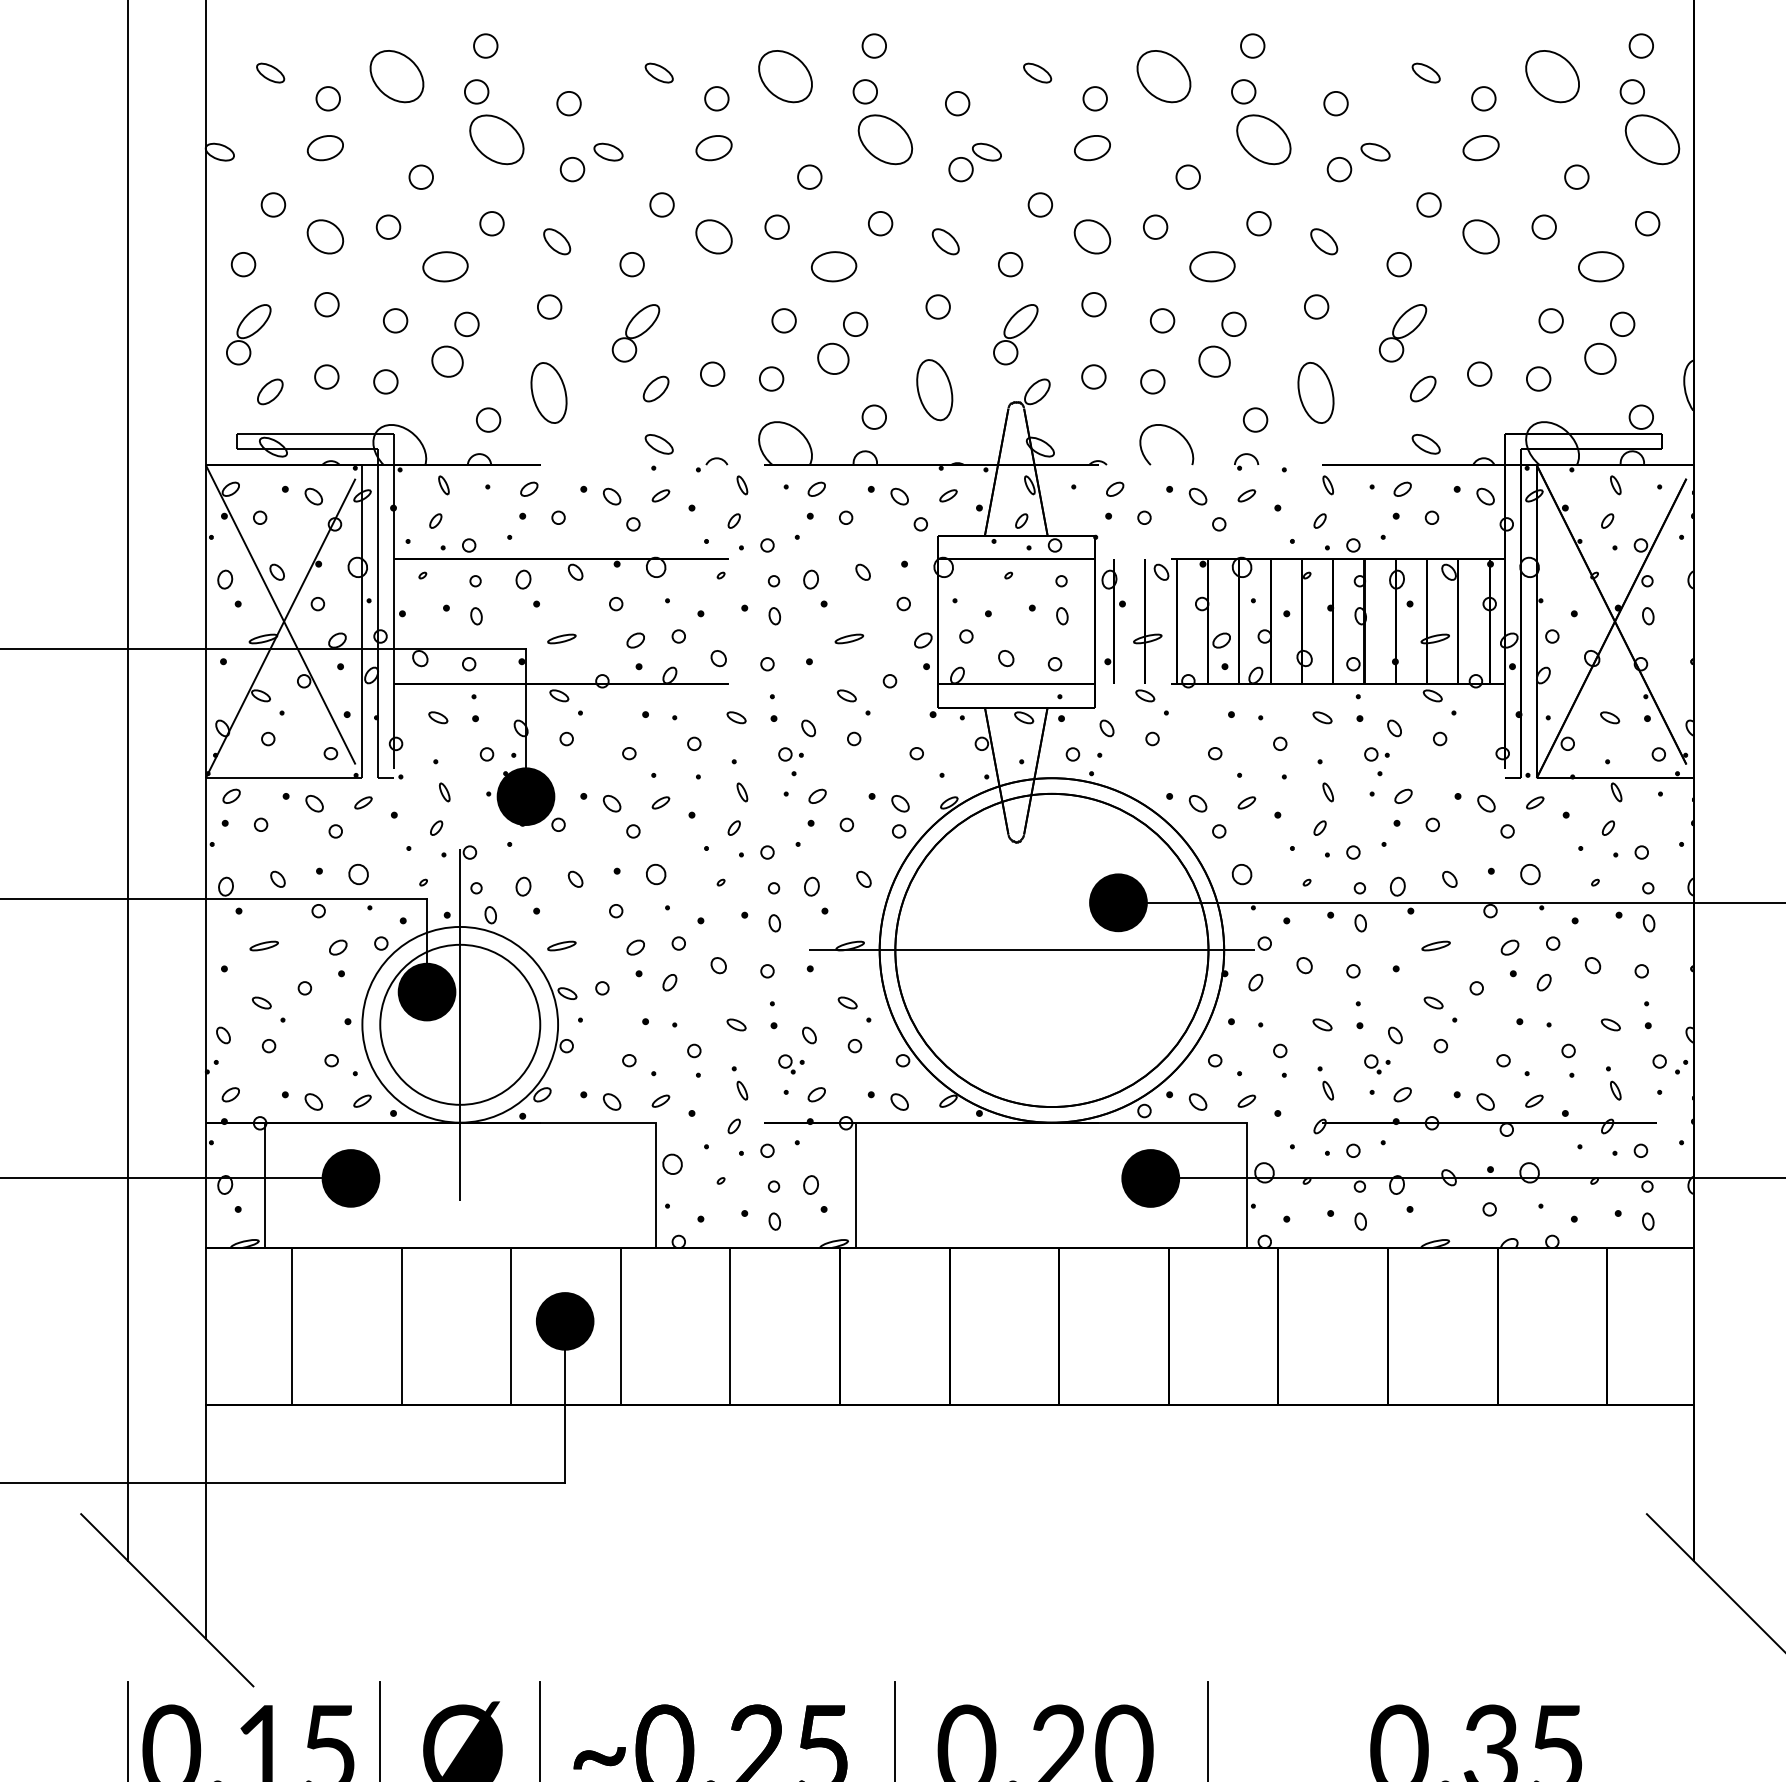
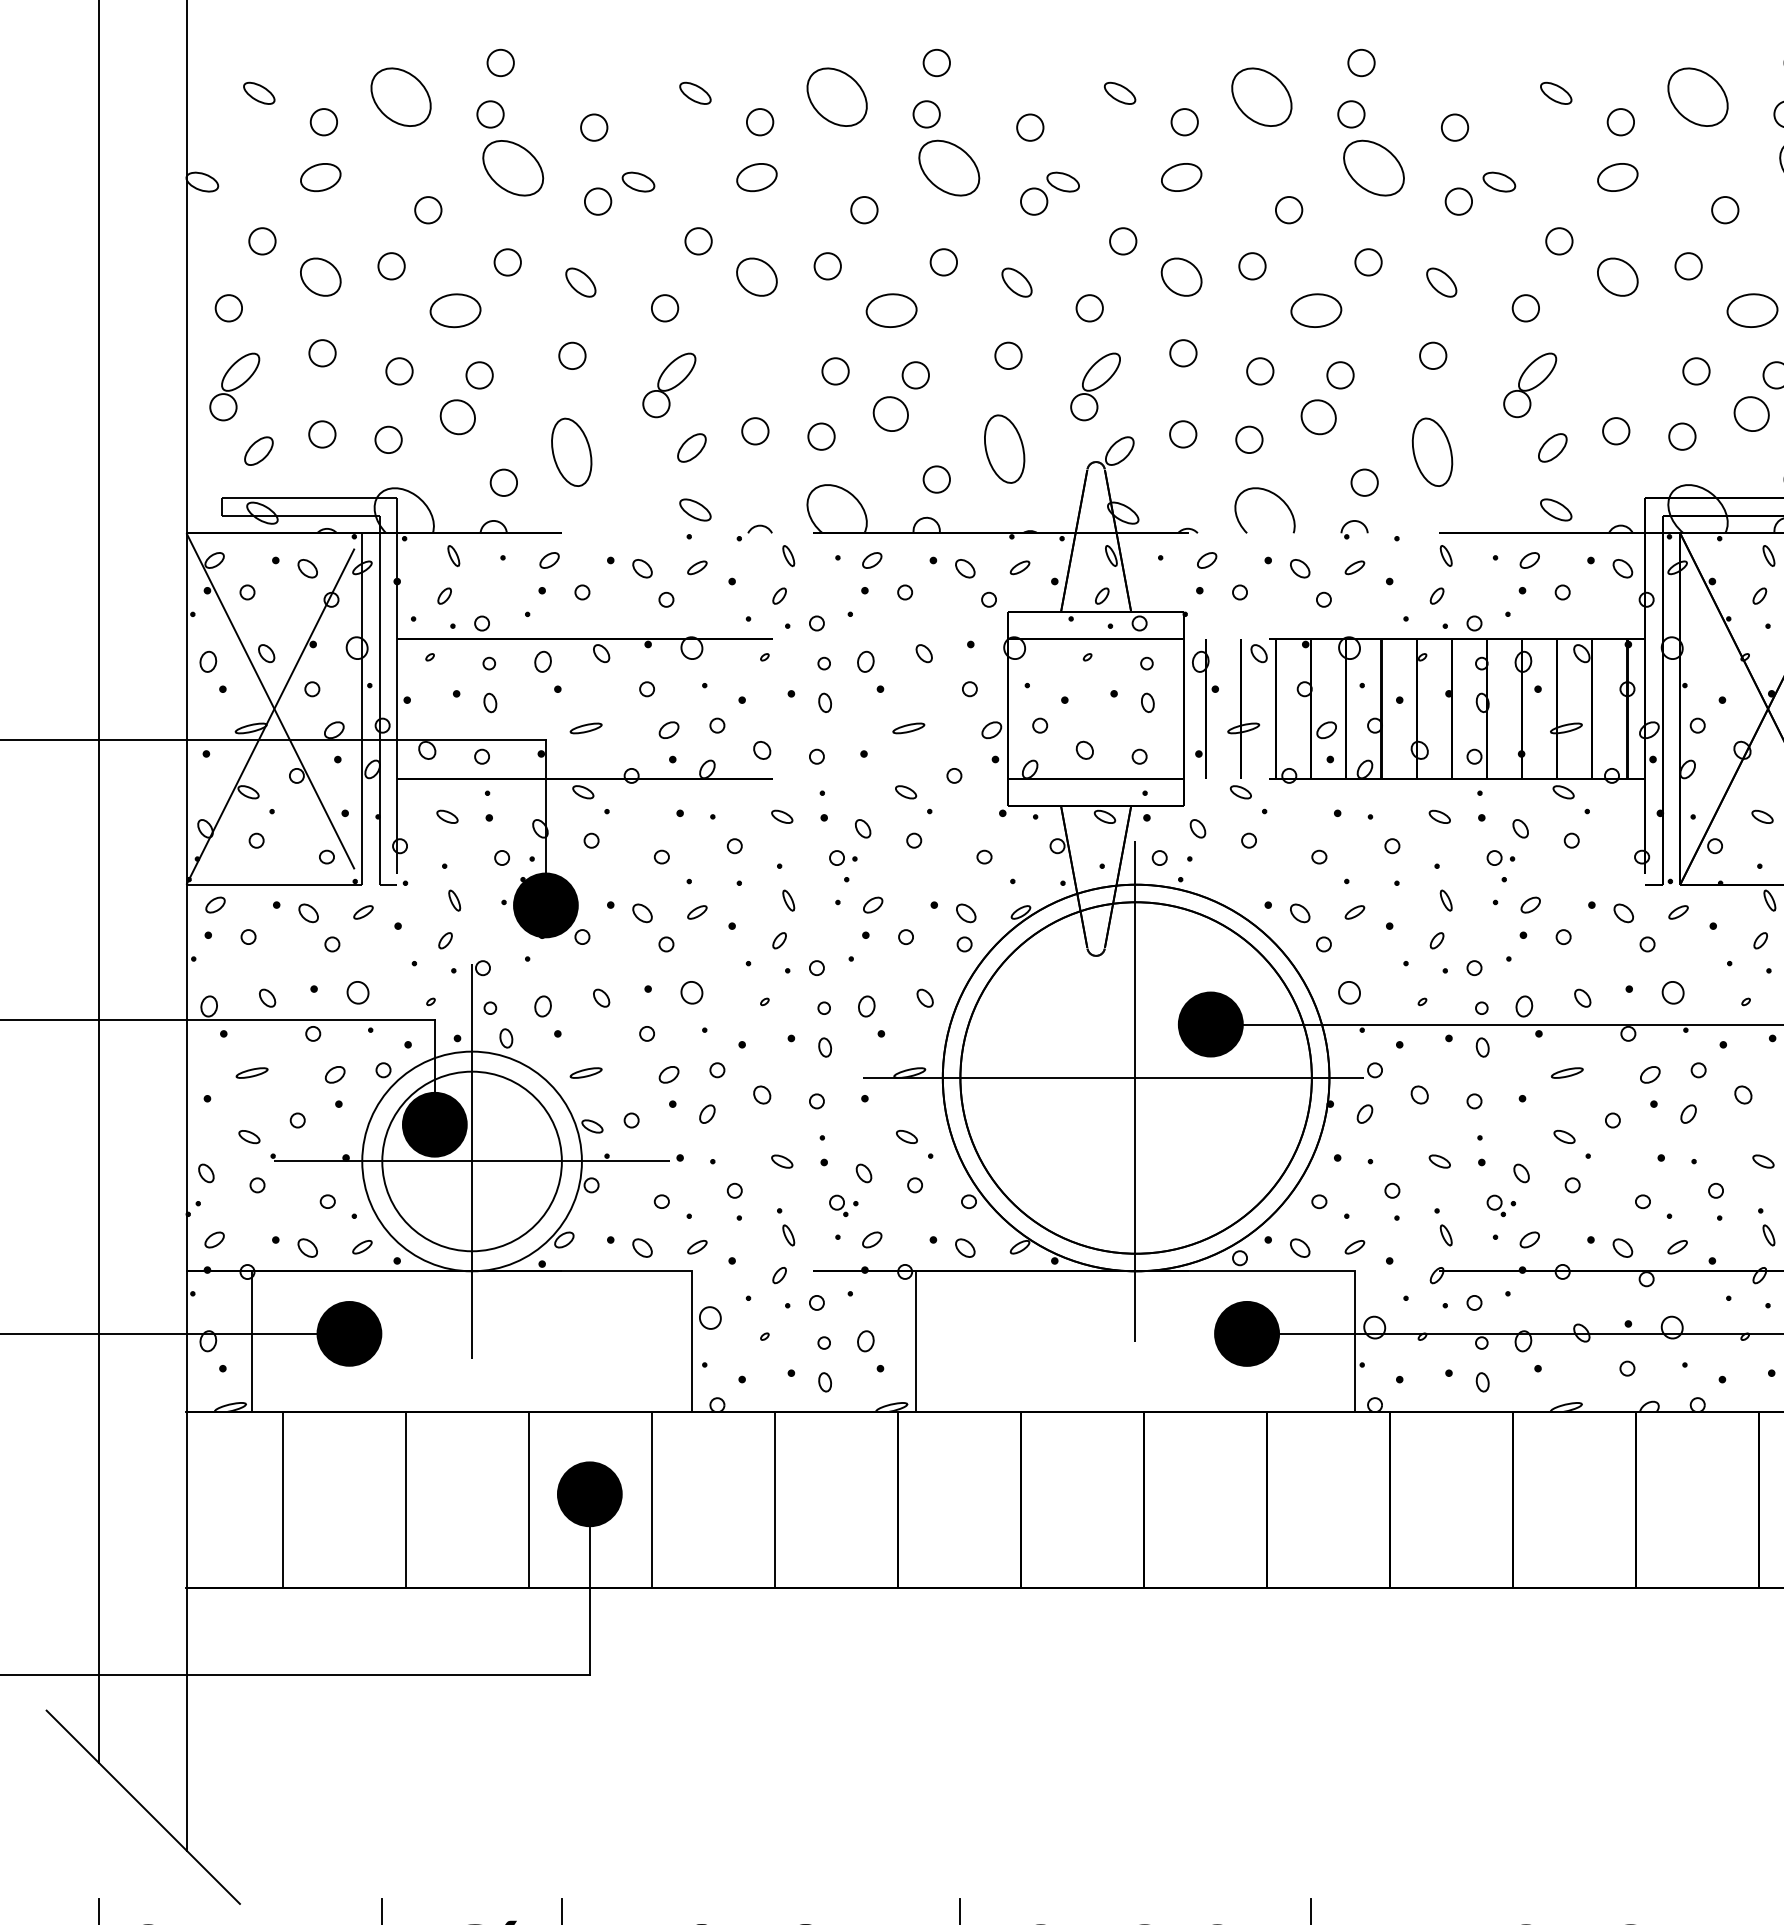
line: (1051, 942) -> (1135, 1069), added
line: (460, 1024) -> (472, 1161), added

